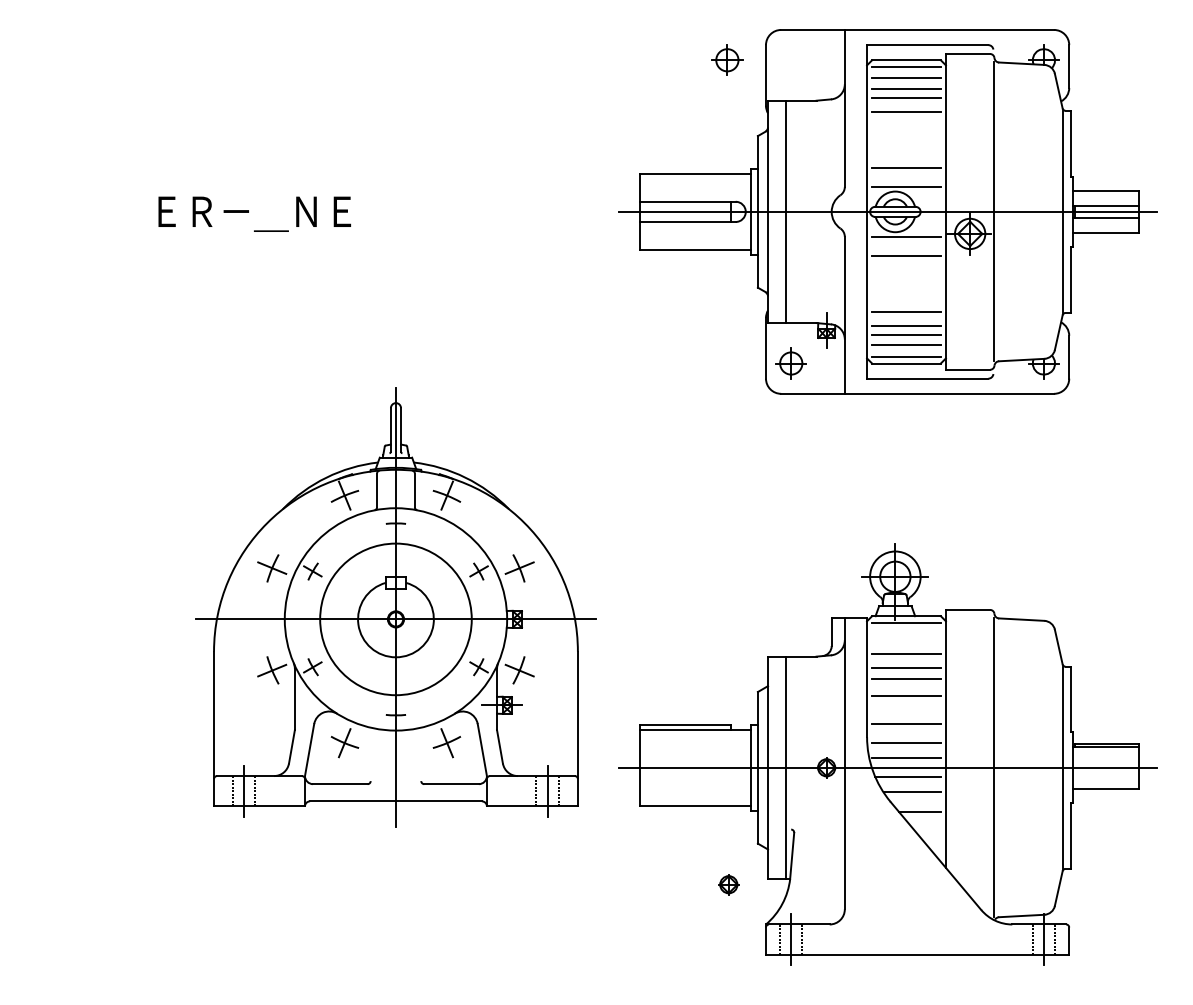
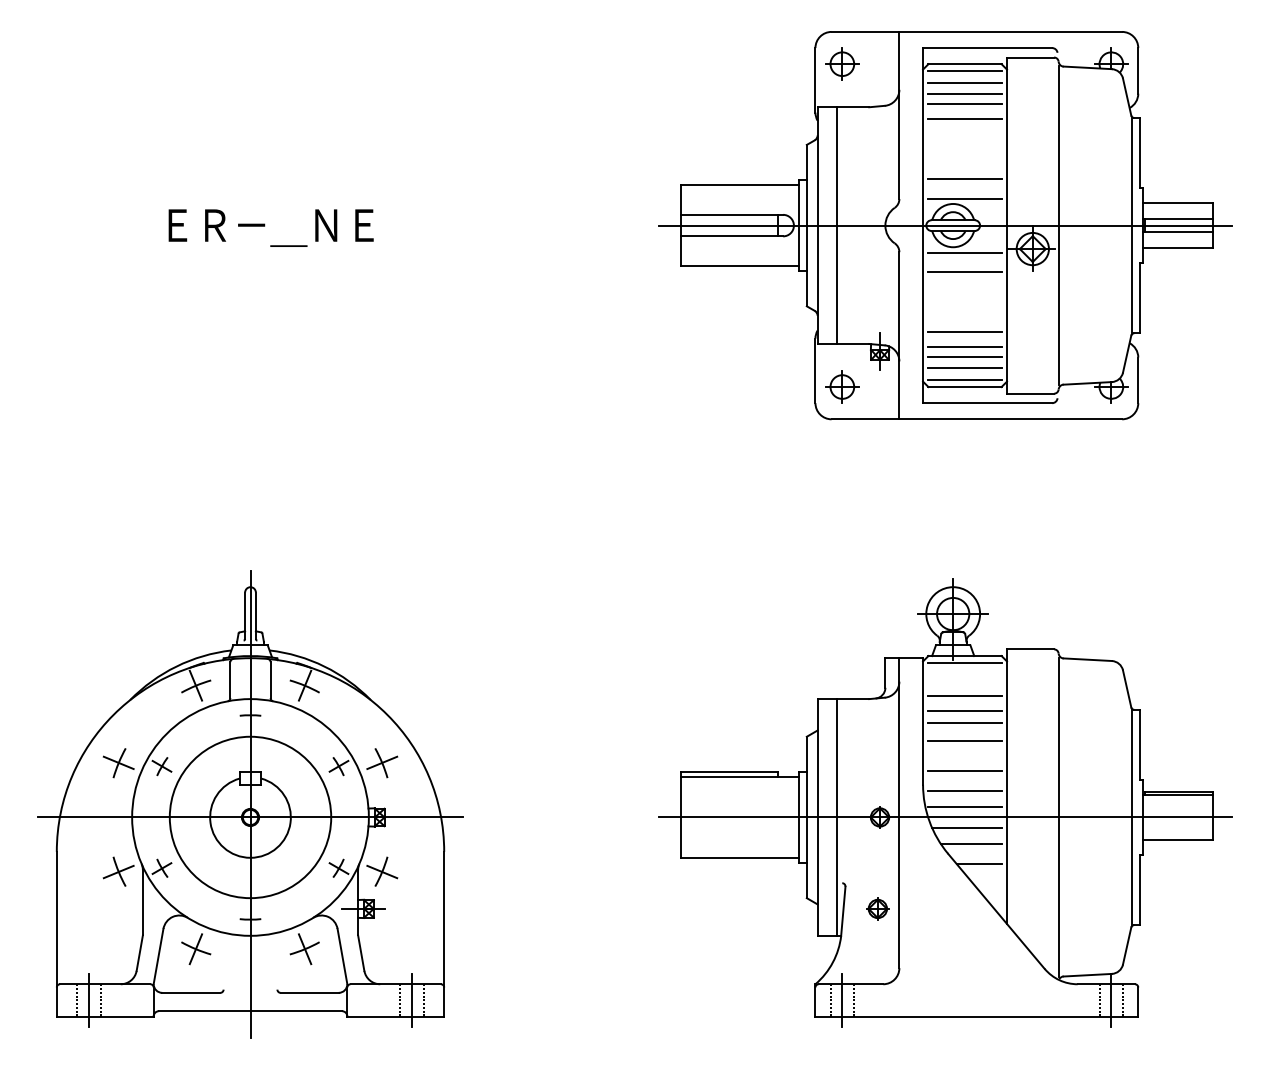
part: (727, 59) -> (842, 63), moved
part: (395, 607) -> (250, 804), moved
part: (728, 884) -> (877, 908), moved

